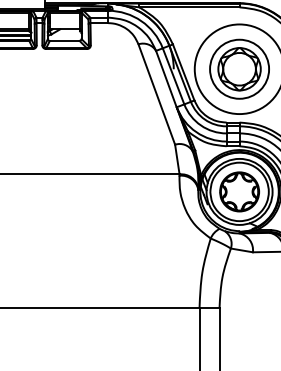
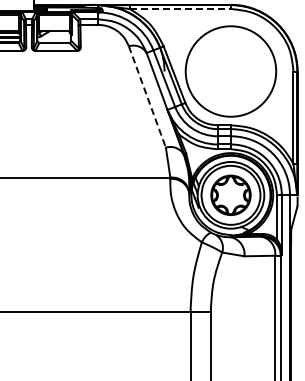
line: (189, 7) -> (180, 9), solid -> dashed
part: (239, 69) -> (230, 71), removed
line: (156, 95) -> (147, 97), solid -> dashed

